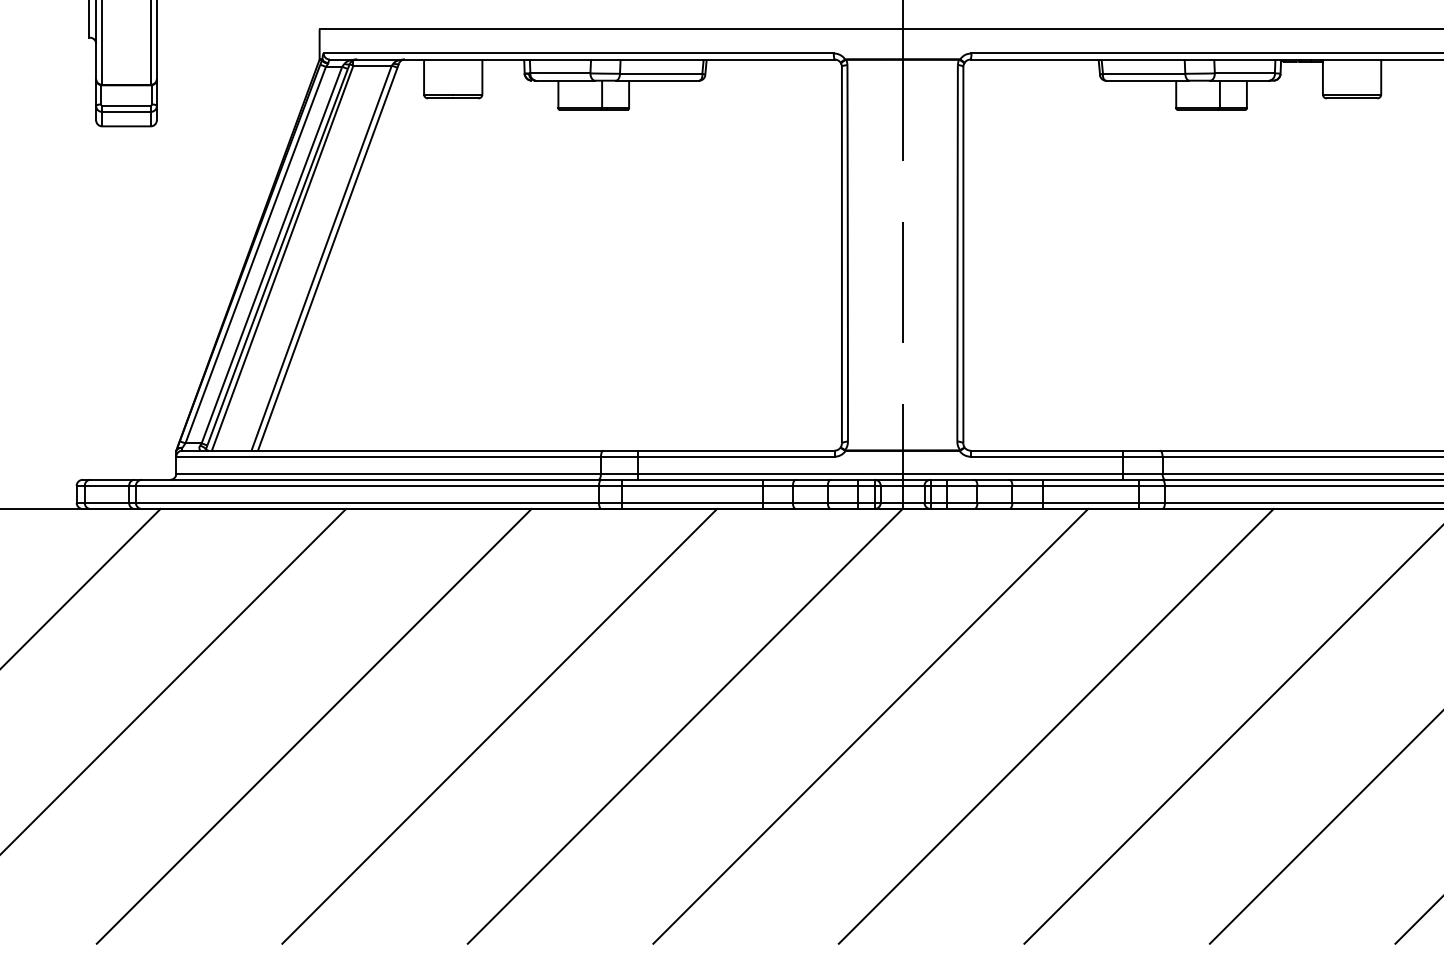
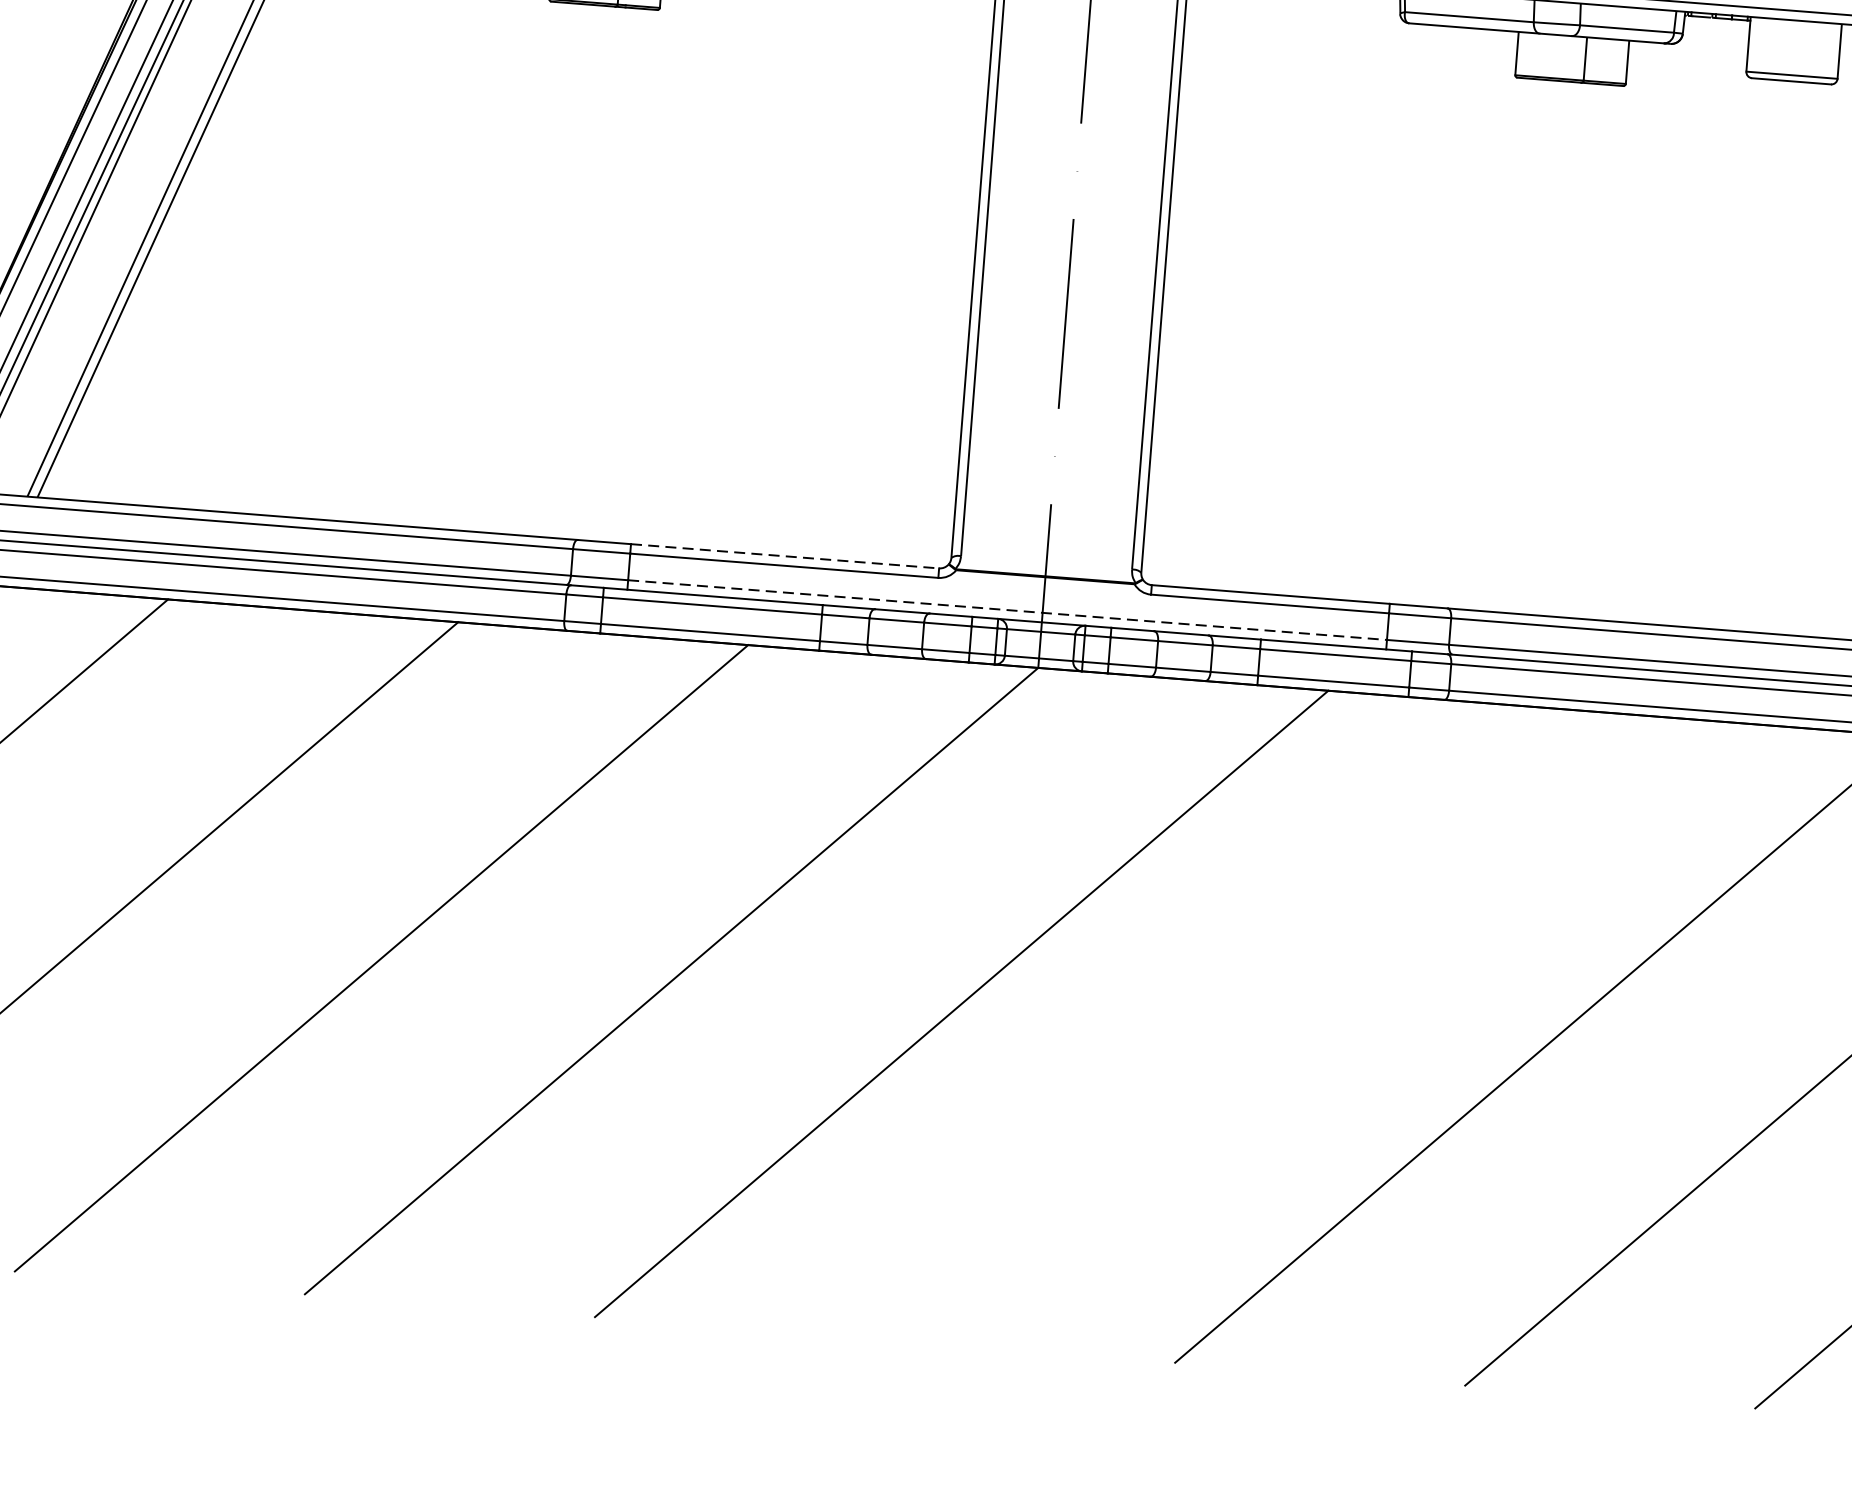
line: (736, 450) -> (785, 556), solid -> dashed
line: (880, 473) -> (1008, 609), solid -> dashed
line: (1055, 725) -> (1250, 1025), removed

